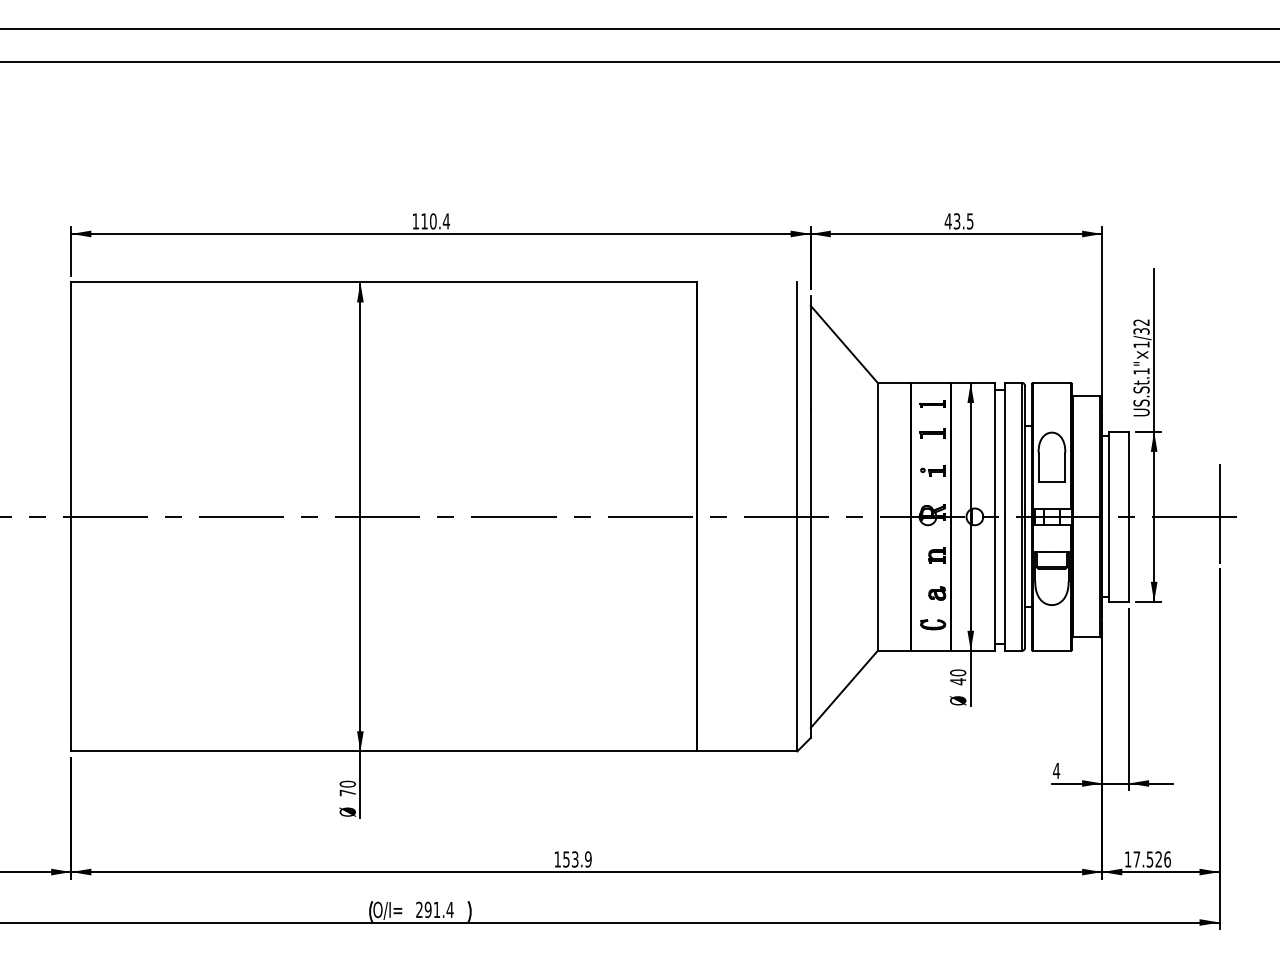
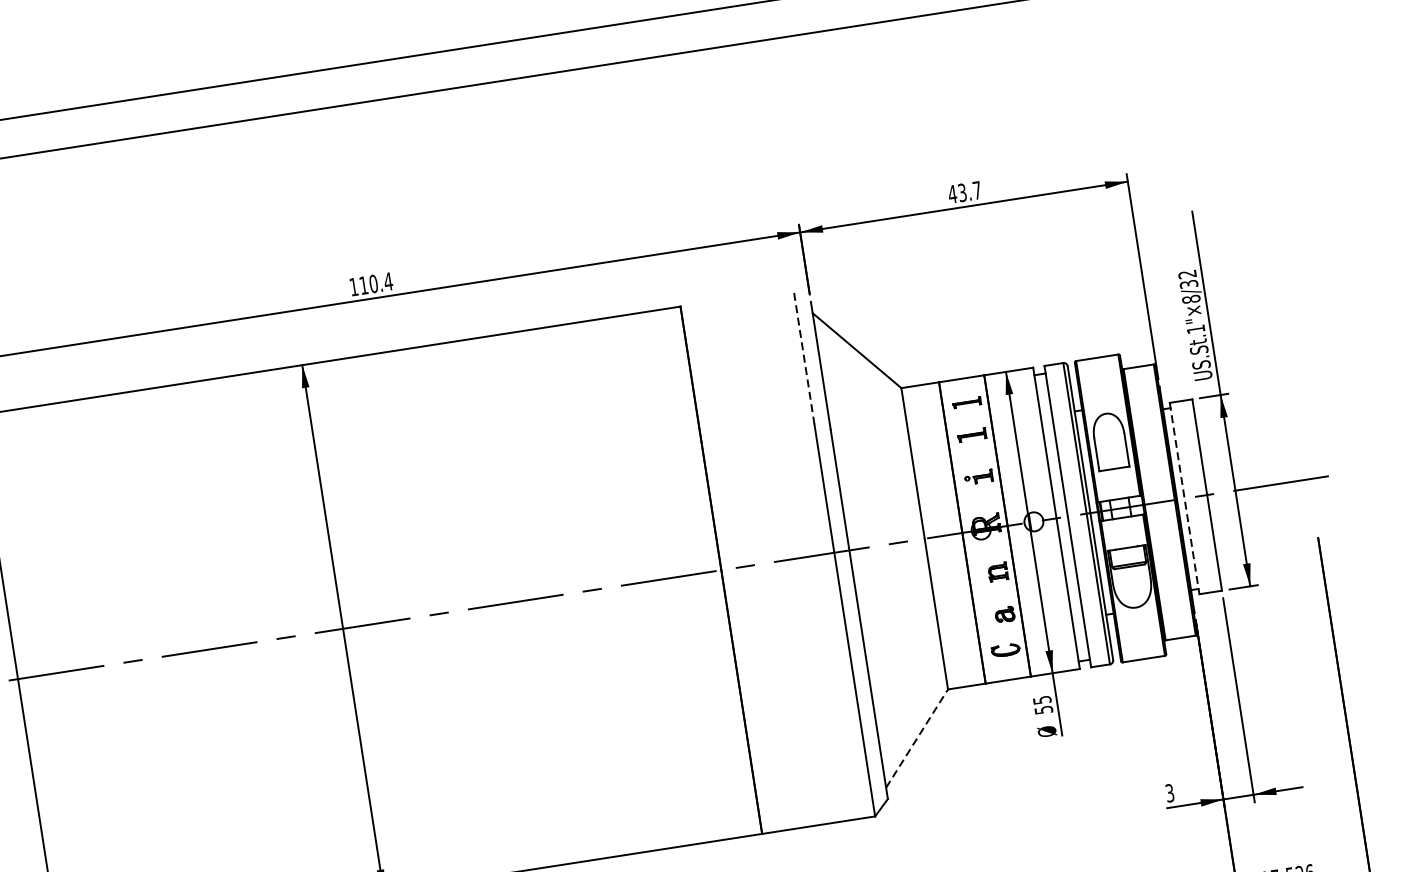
text: (970, 221) -> (977, 190), 43.5 -> 43.7
line: (797, 342) -> (804, 356), solid -> dashed
text: (1141, 344) -> (1191, 299), US.St.1"×1/32 -> US.St.1"×8/32
line: (1219, 513) -> (1308, 475), removed
line: (1108, 517) -> (1184, 499), solid -> dashed
text: (958, 677) -> (1043, 705), 40 -> 55
line: (844, 689) -> (917, 738), solid -> dashed
text: (1056, 770) -> (1169, 792), 4 -> 3

